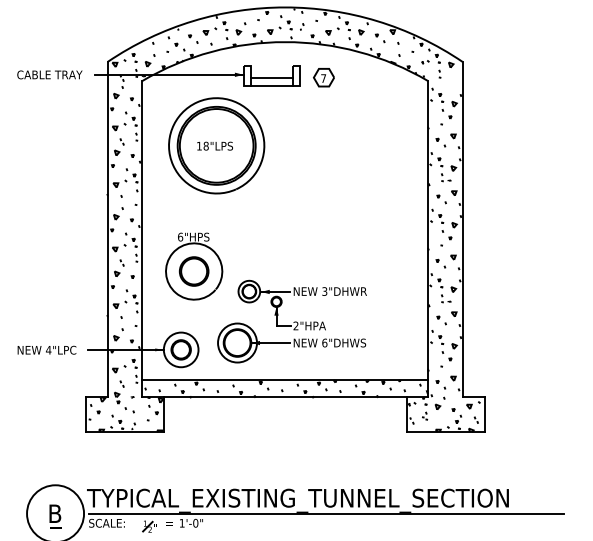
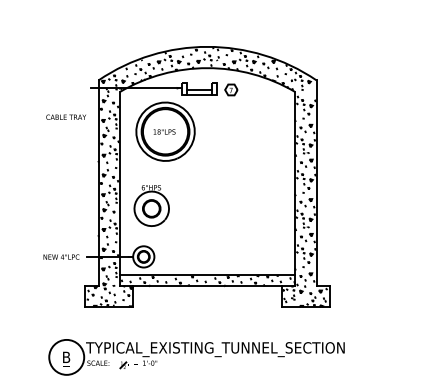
text: (48, 73) -> (65, 116), moved
part: (291, 321) -> (211, 239), removed
line: (325, 513) -> (232, 357), removed

